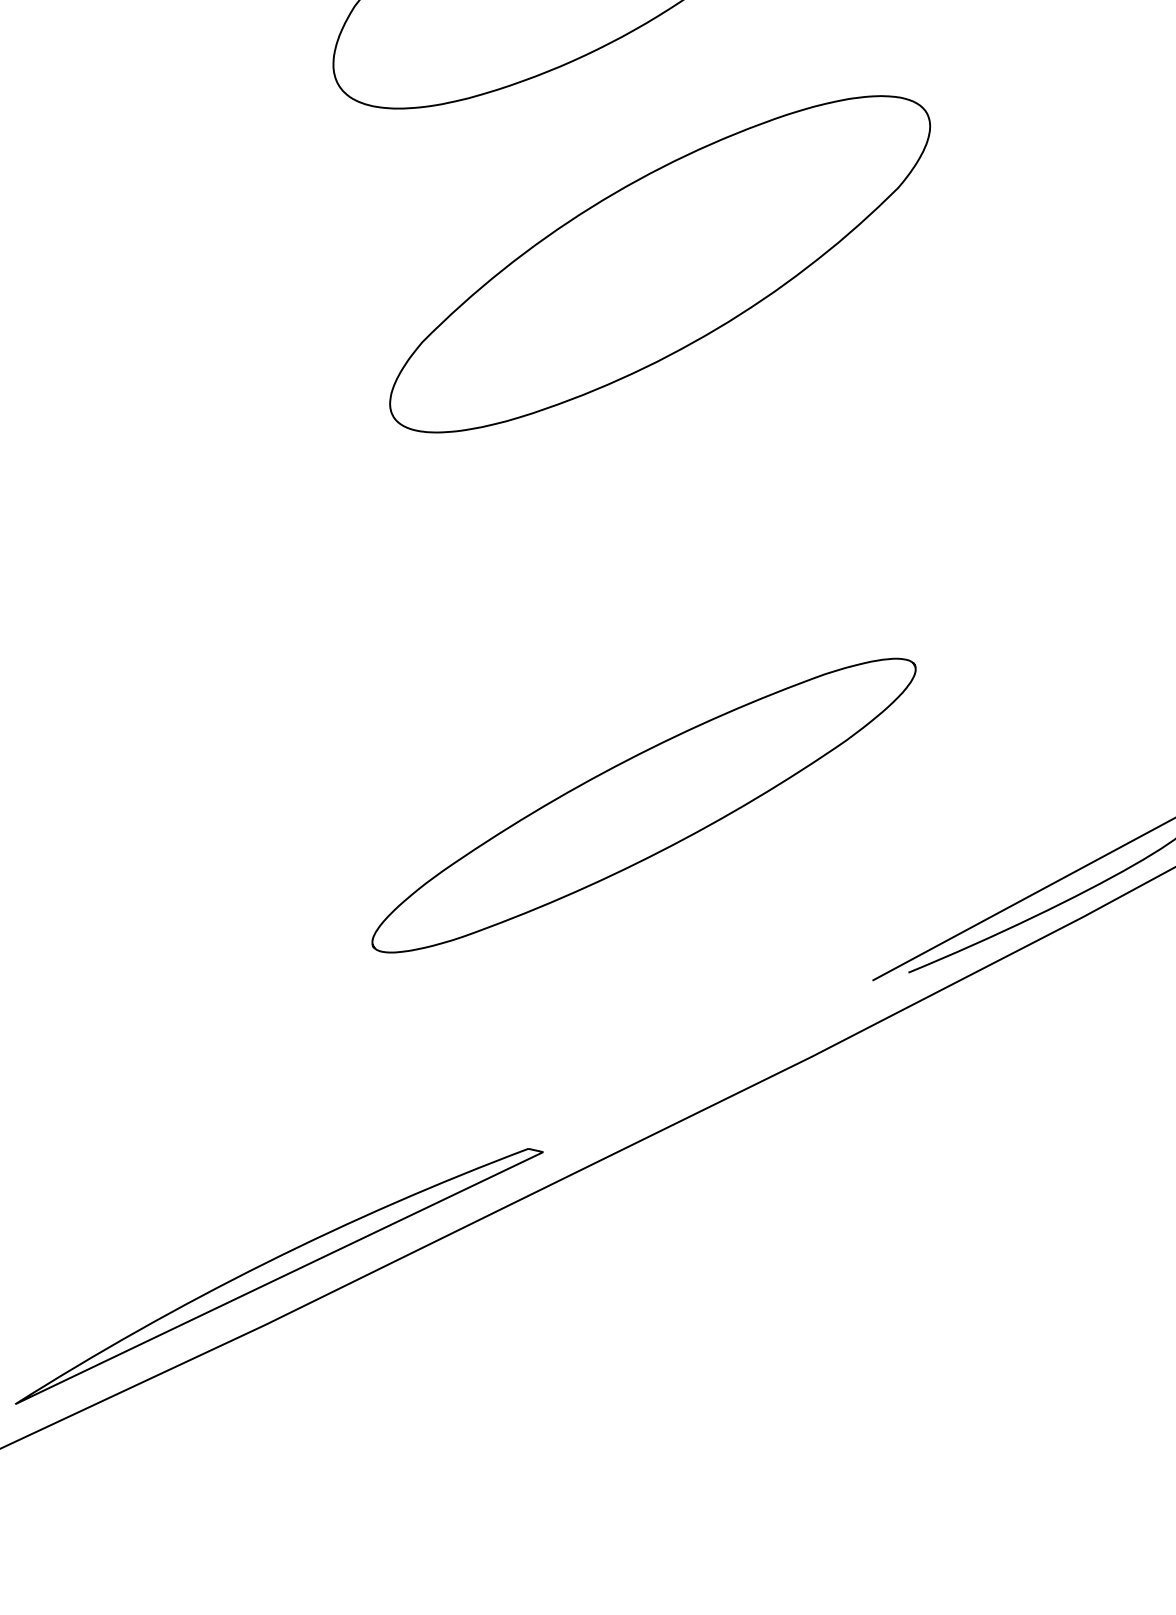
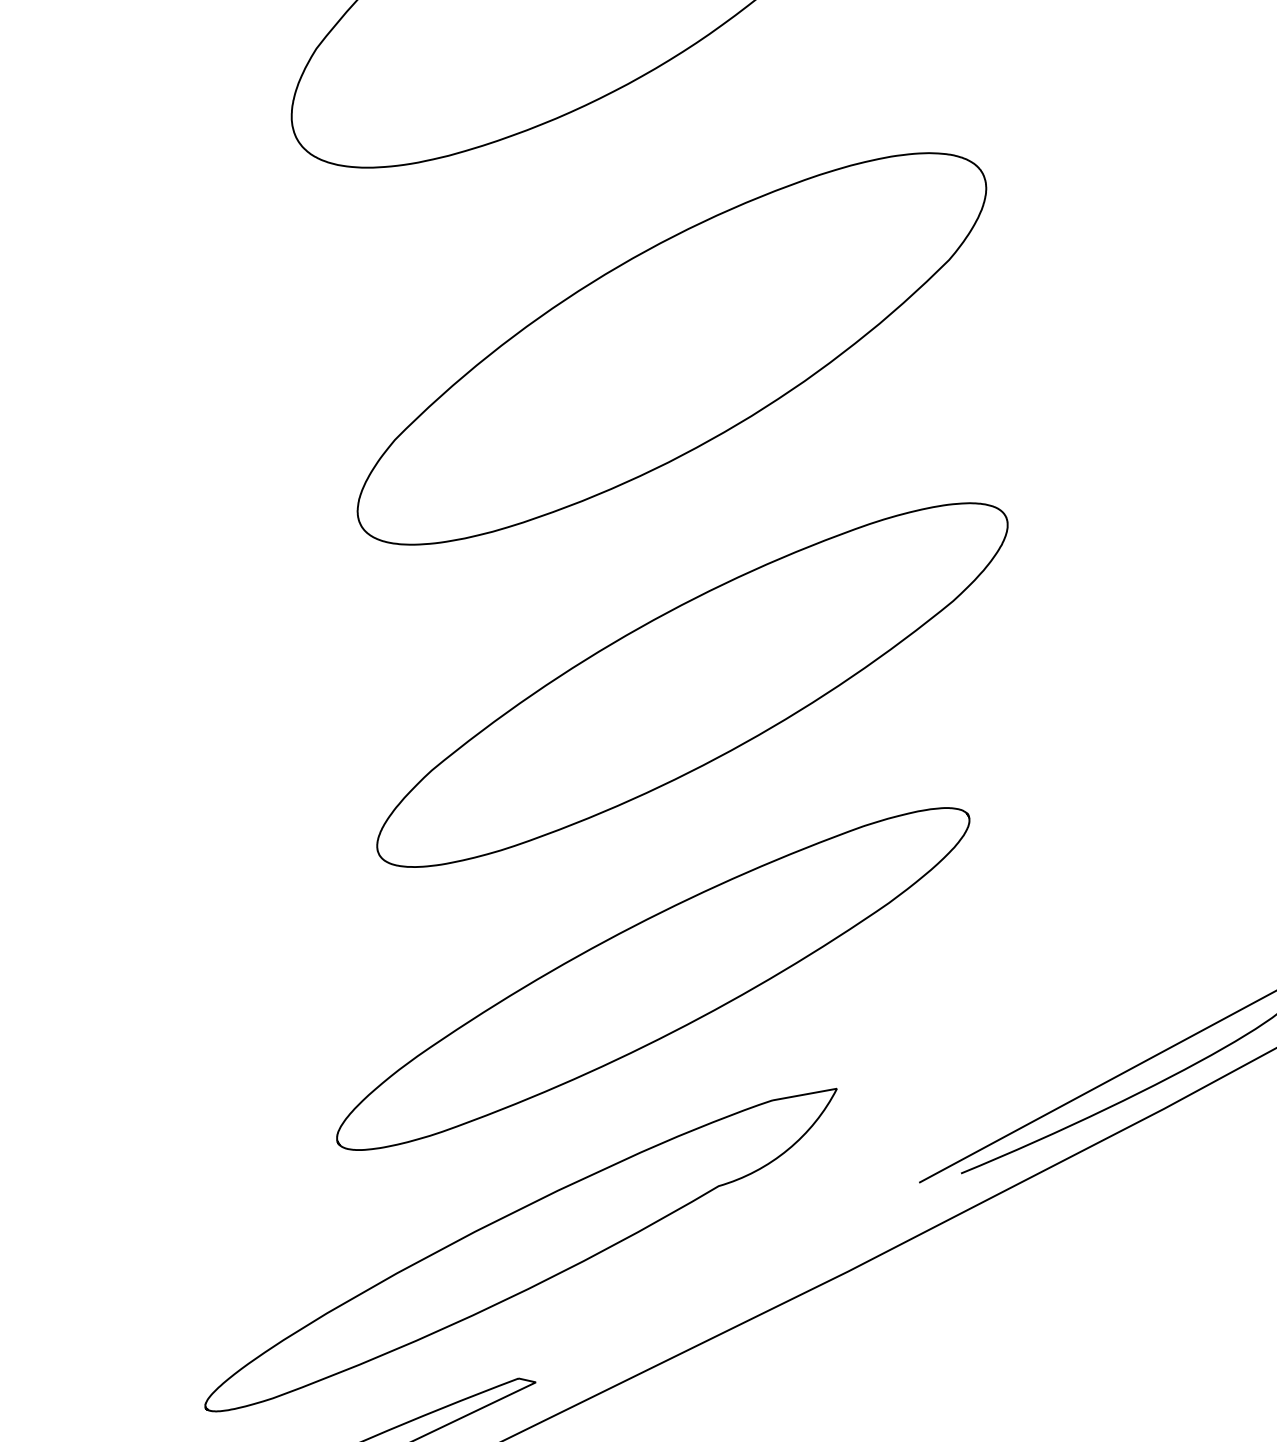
part: (677, 553) -> (692, 685), added
part: (530, 1038) -> (521, 1250), added

